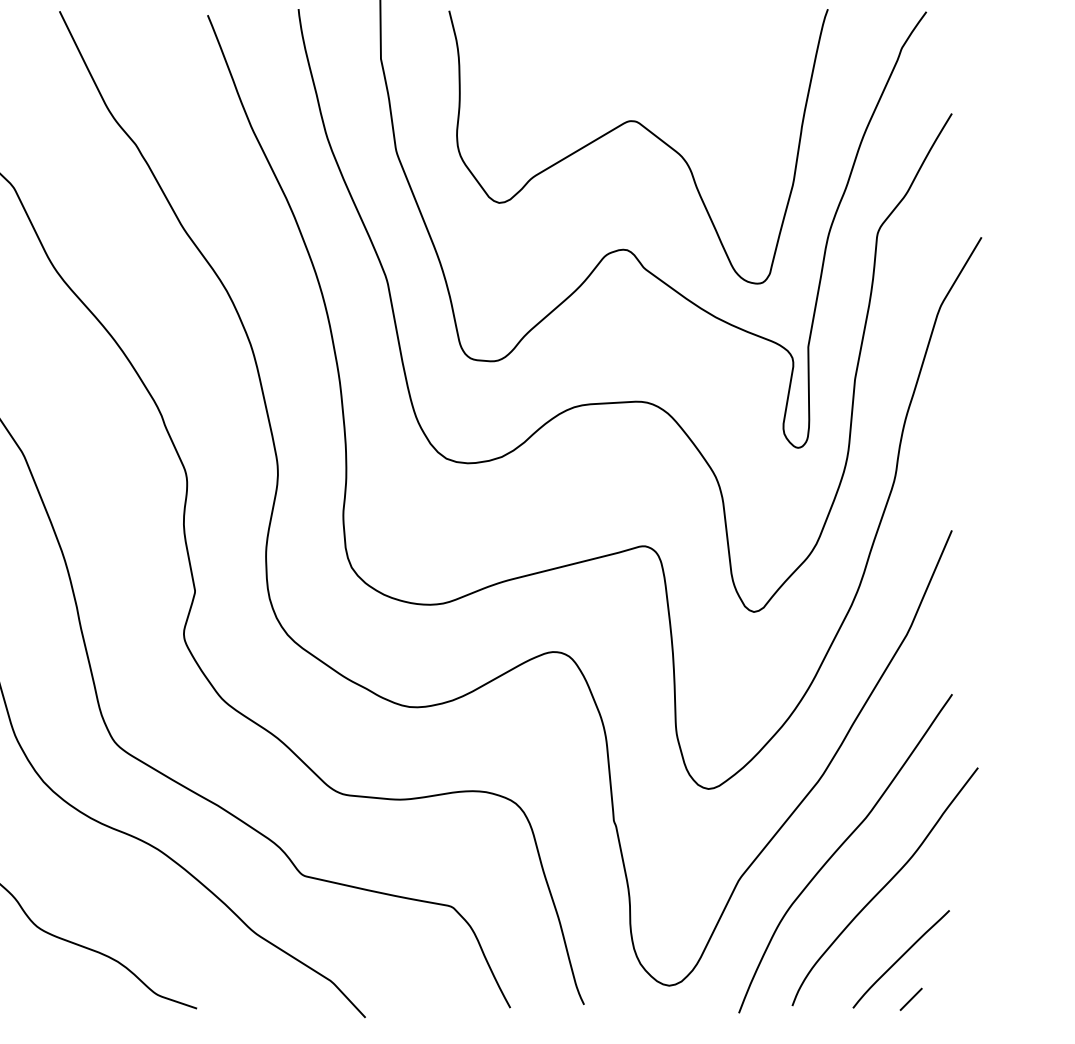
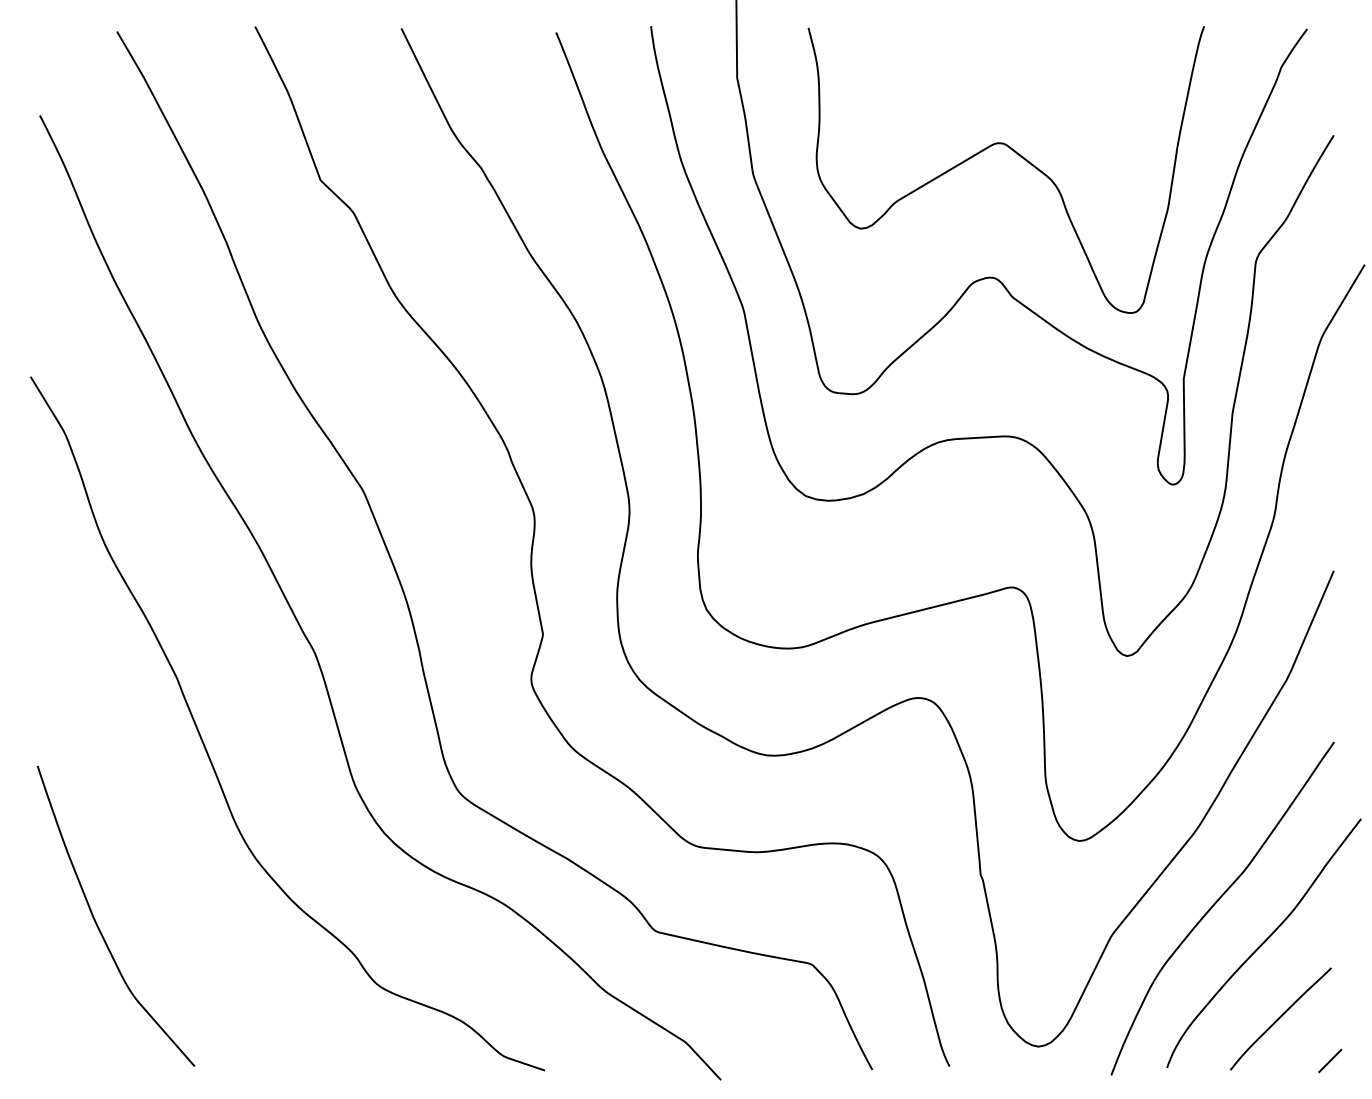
line: (911, 998) -> (1330, 1060), moved

